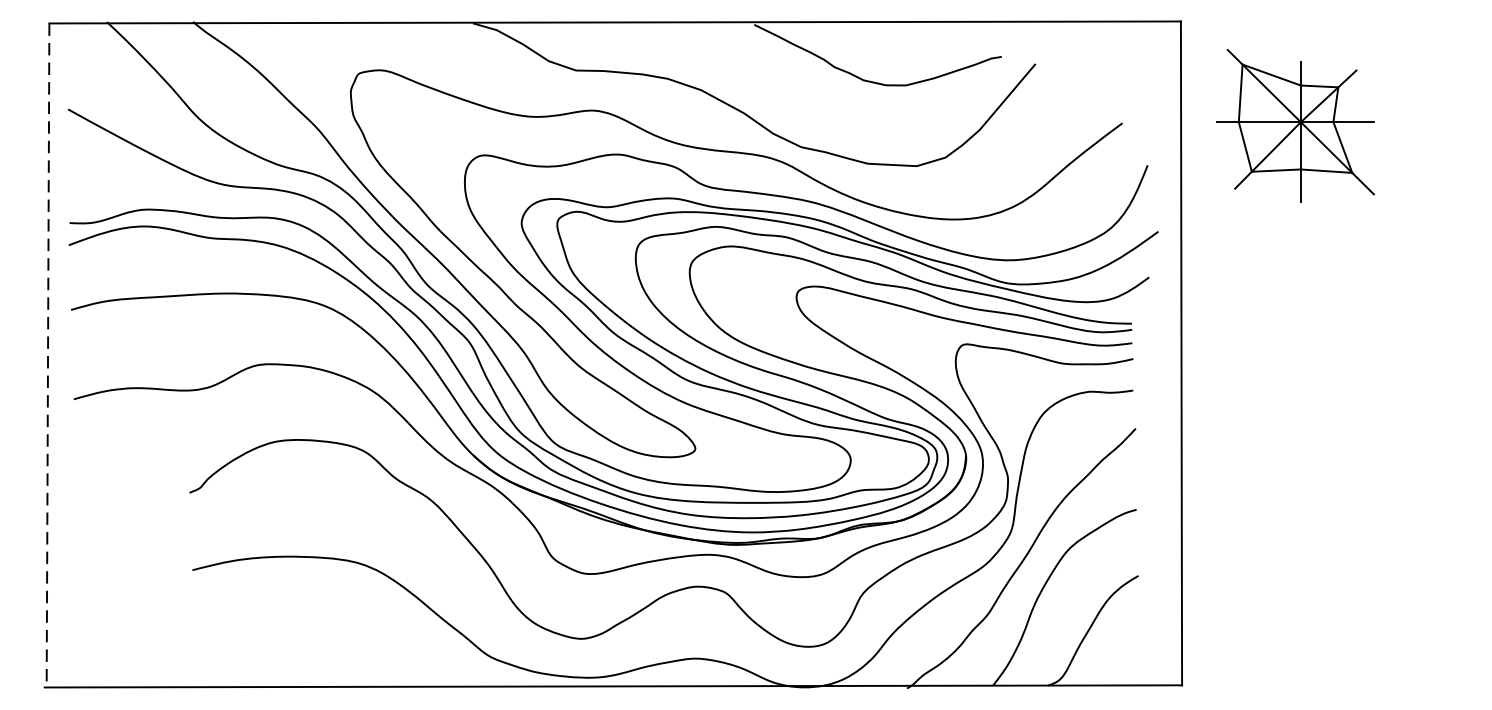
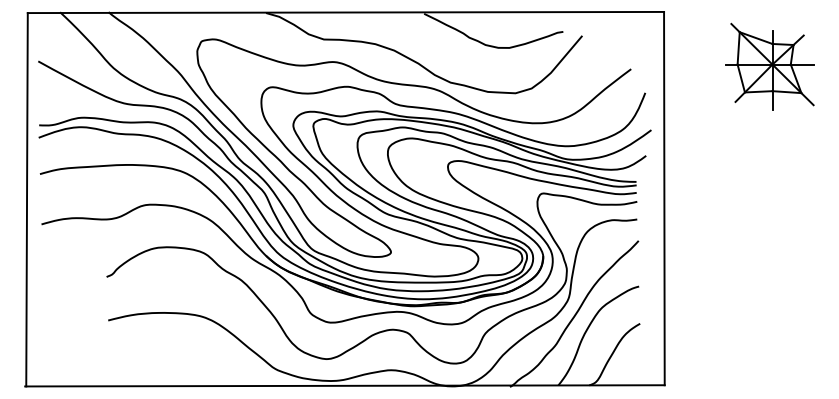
part: (1295, 125) -> (769, 66), moved
line: (48, 355) -> (27, 199), dashed -> solid

